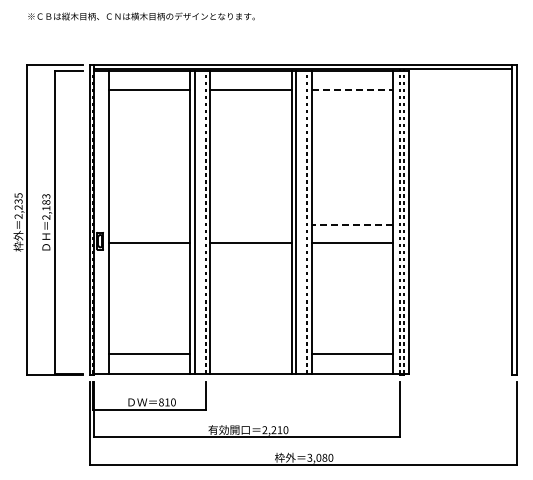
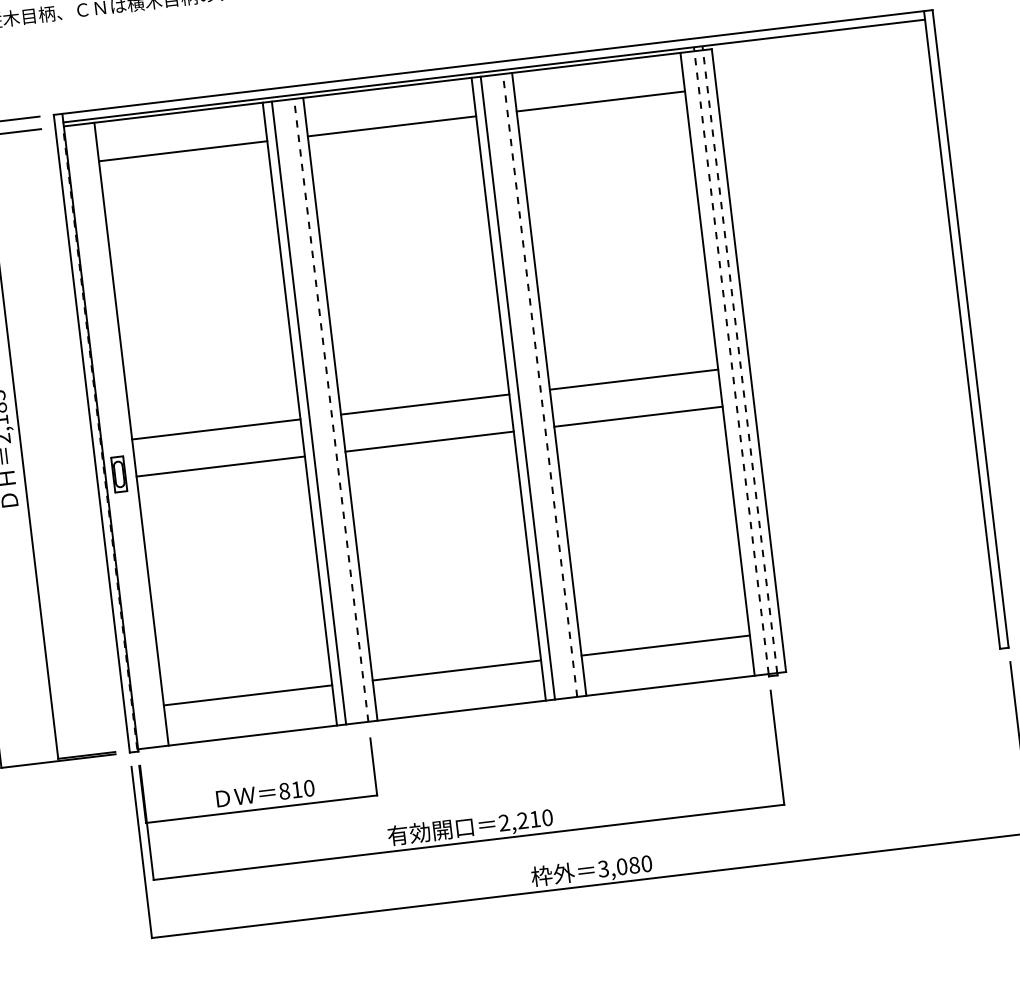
line: (352, 89) -> (600, 100), dashed -> solid
line: (149, 225) -> (216, 430), added
line: (250, 225) -> (424, 405), added
line: (352, 225) -> (634, 380), dashed -> solid
line: (250, 354) -> (456, 670), added

